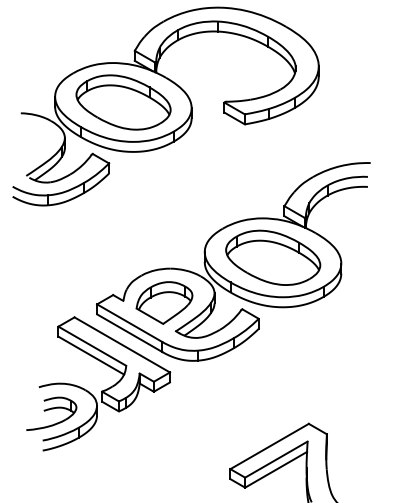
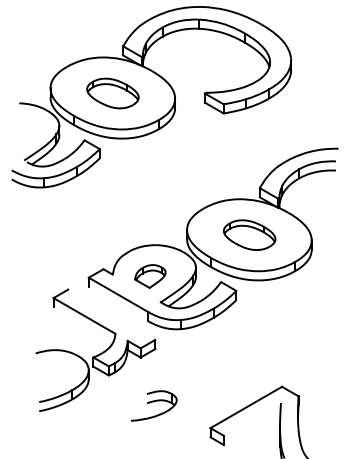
part: (123, 102) -> (112, 93), size x0.6
part: (273, 257) -> (249, 234), size x0.6
part: (164, 302) -> (150, 276), size x0.6
line: (129, 333) -> (118, 304), removed
line: (121, 344) -> (111, 314), removed
line: (91, 355) -> (83, 324), removed
part: (51, 413) -> (153, 405), moved
line: (276, 459) -> (252, 419), removed
line: (276, 469) -> (252, 428), removed

